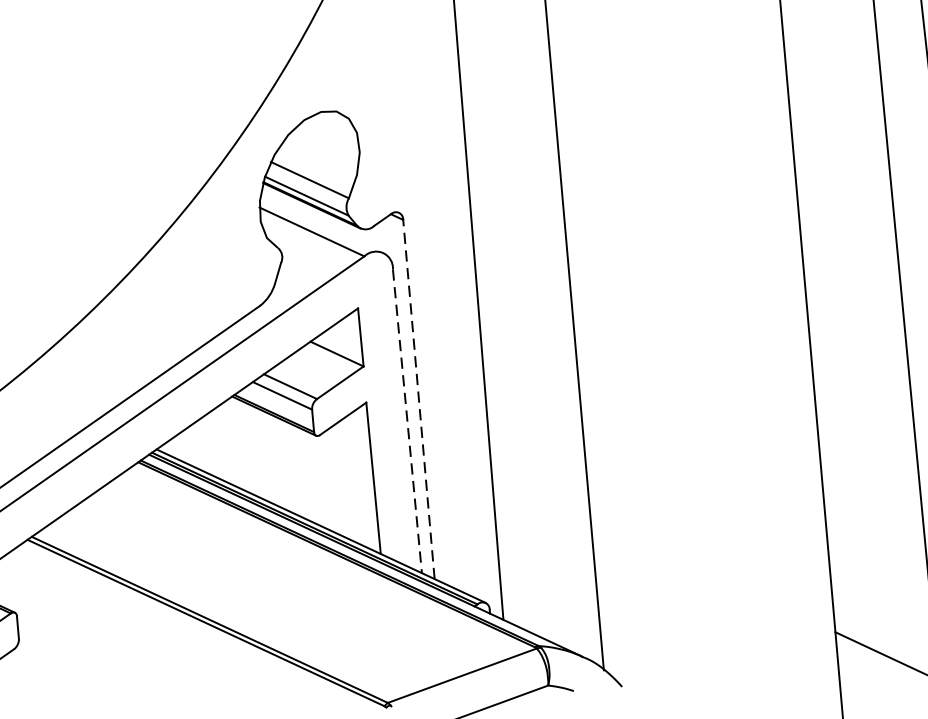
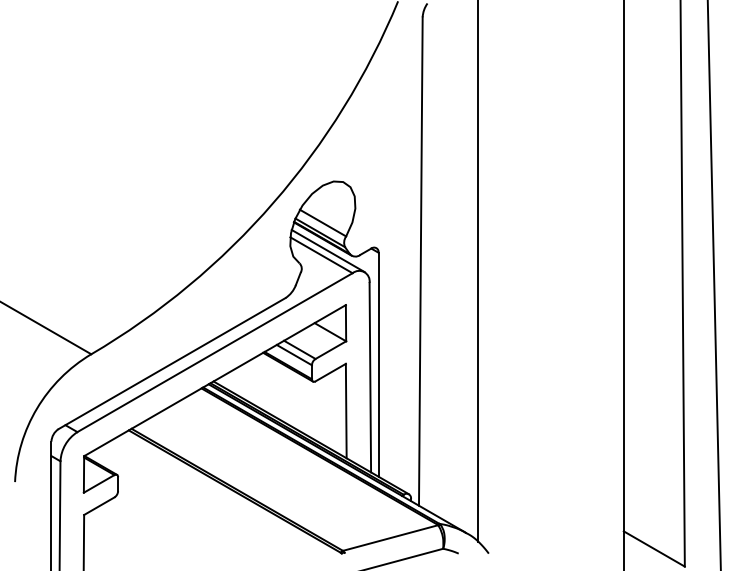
line: (320, 223) -> (327, 250), added
line: (418, 399) -> (378, 364), dashed -> solid
line: (407, 421) -> (370, 377), dashed -> solid

